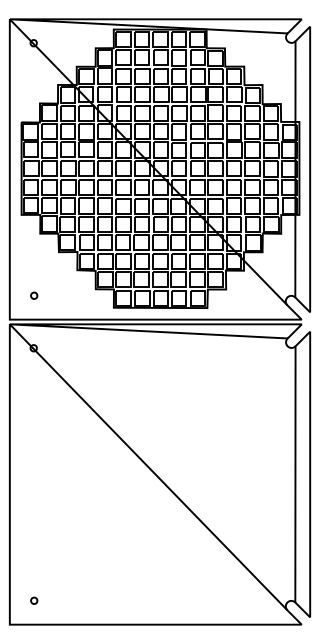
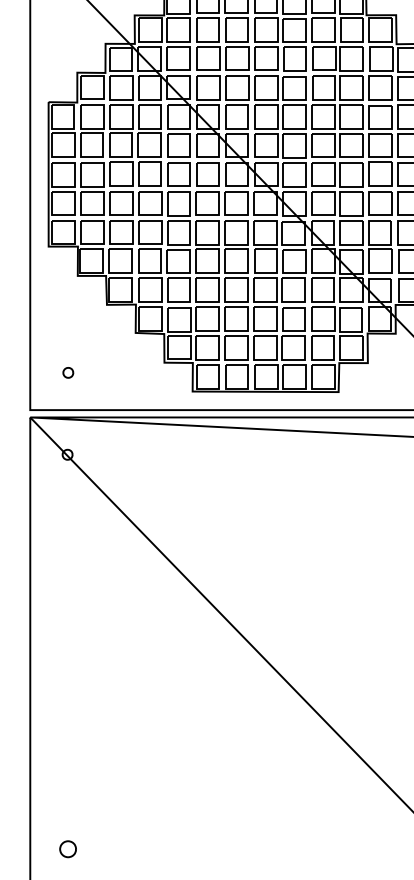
part: (34, 600) -> (68, 848), size x1.6

